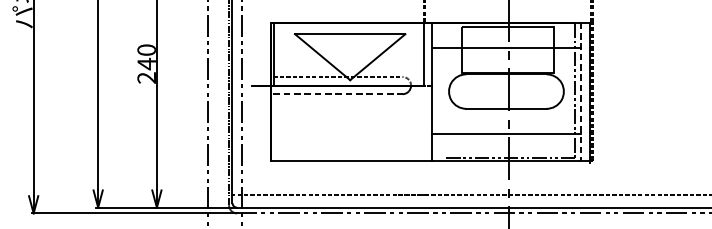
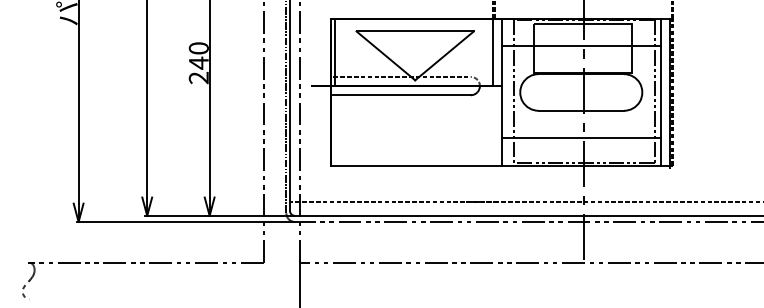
line: (443, 89) -> (514, 90), added
line: (580, 92) -> (660, 93), dashed -> solid
line: (338, 94) -> (402, 95), dashed -> solid

